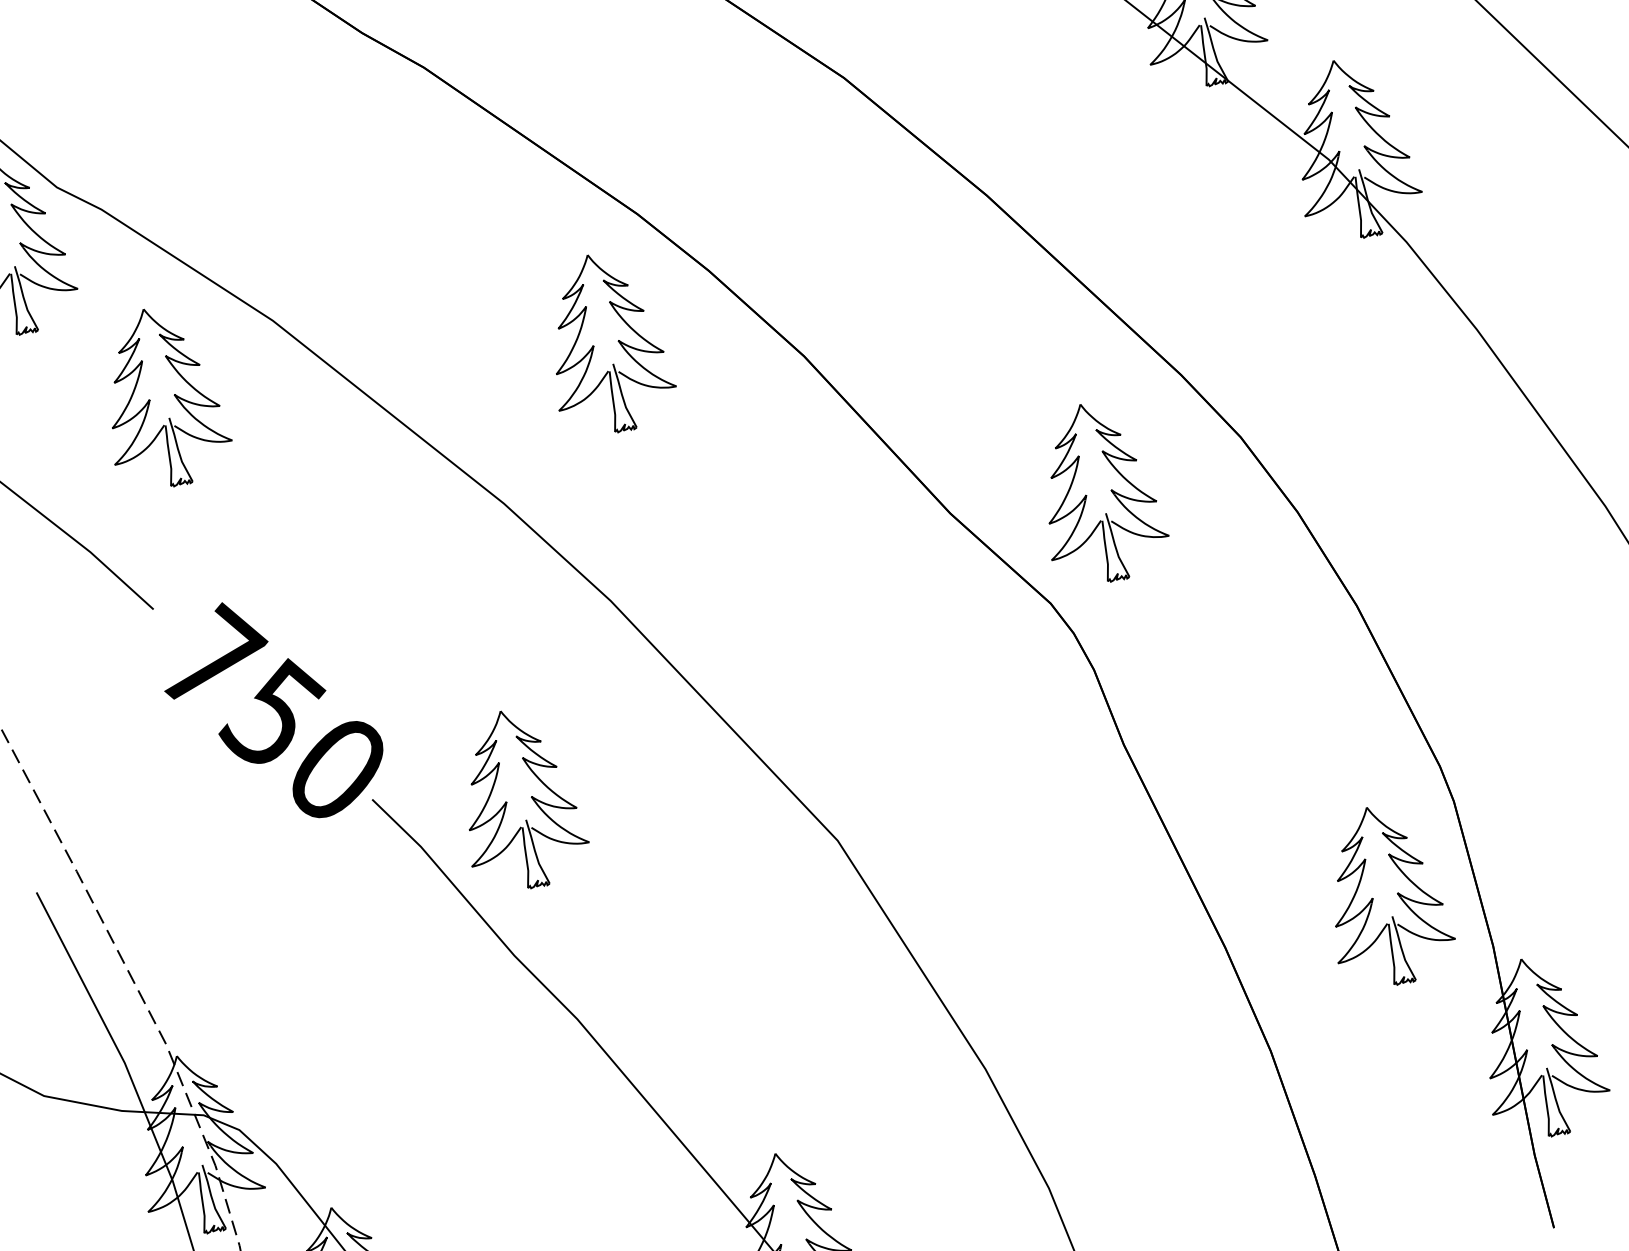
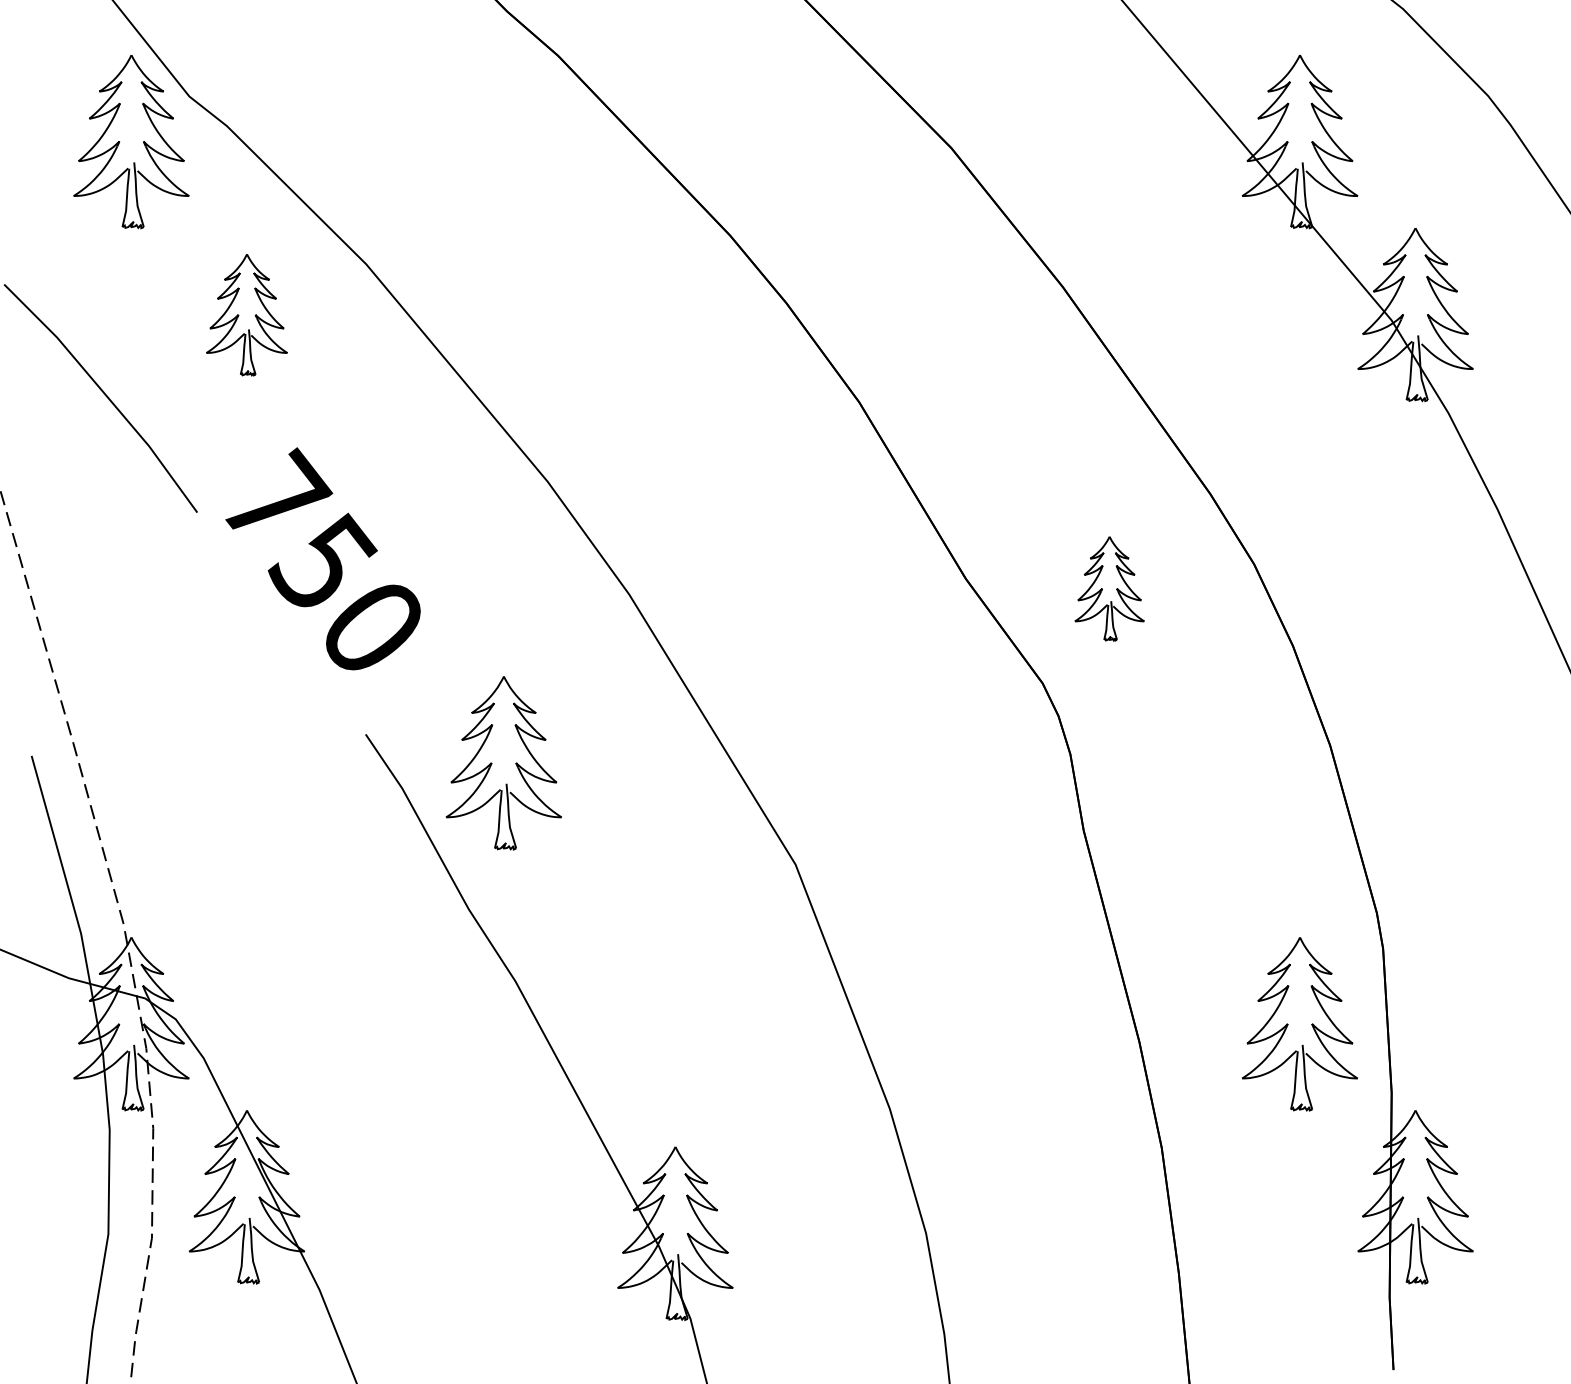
part: (617, 341) -> (686, 351), removed
part: (161, 398) -> (246, 315), size x0.7
part: (1098, 492) -> (1109, 588), size x0.6
text: (271, 710) -> (322, 558), moved

